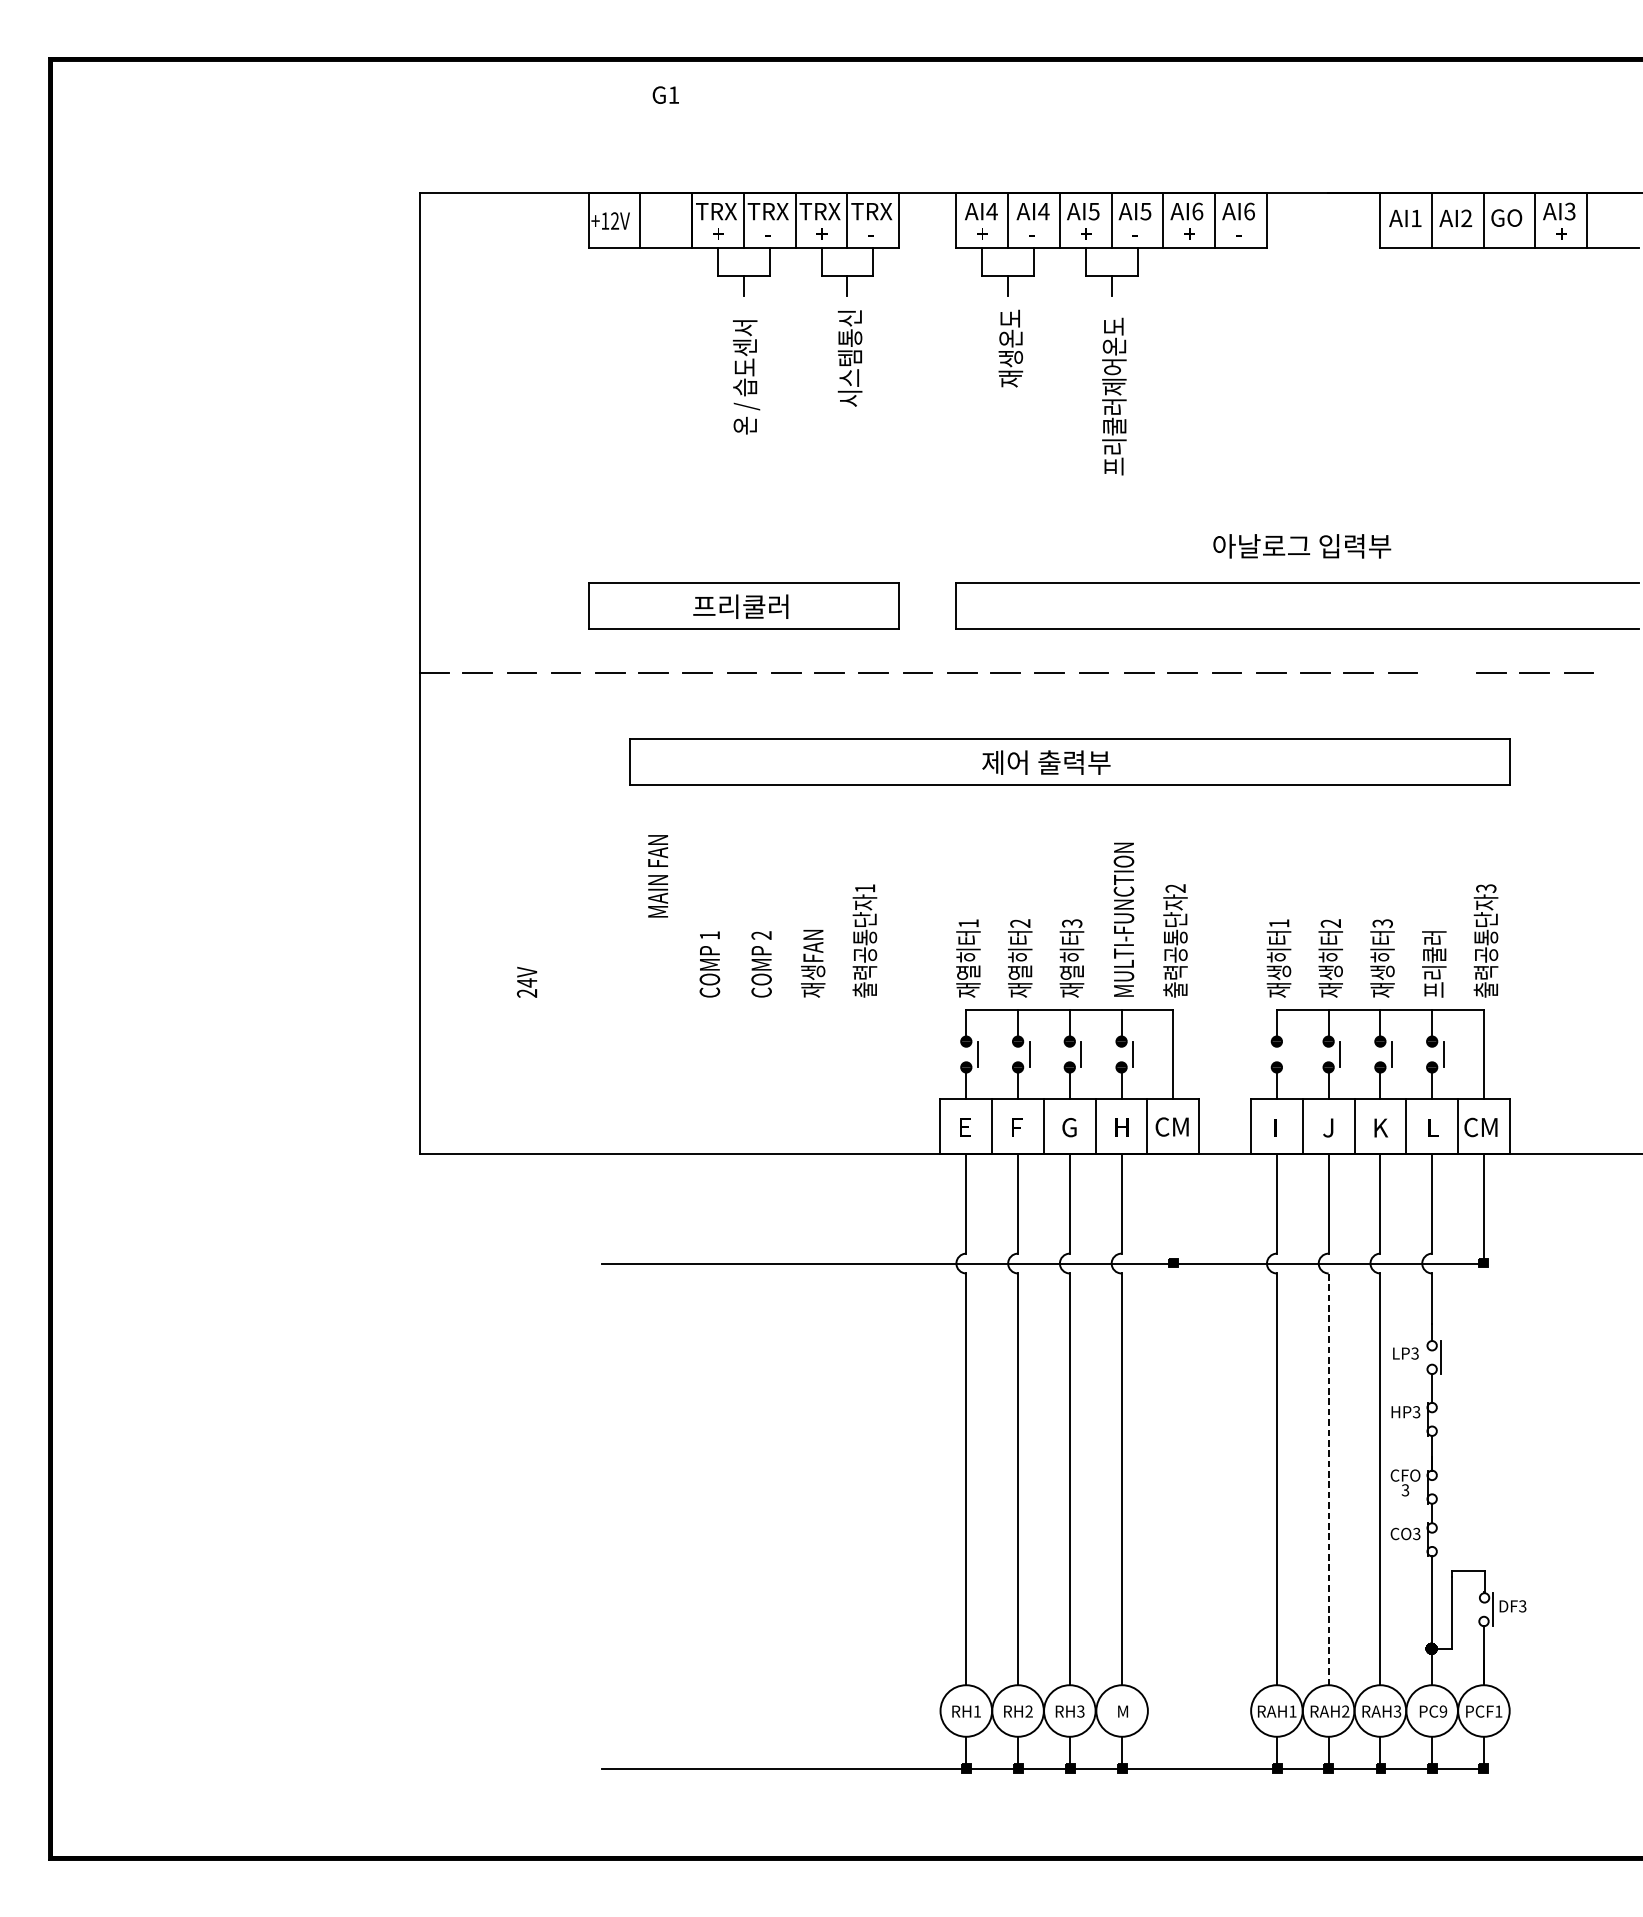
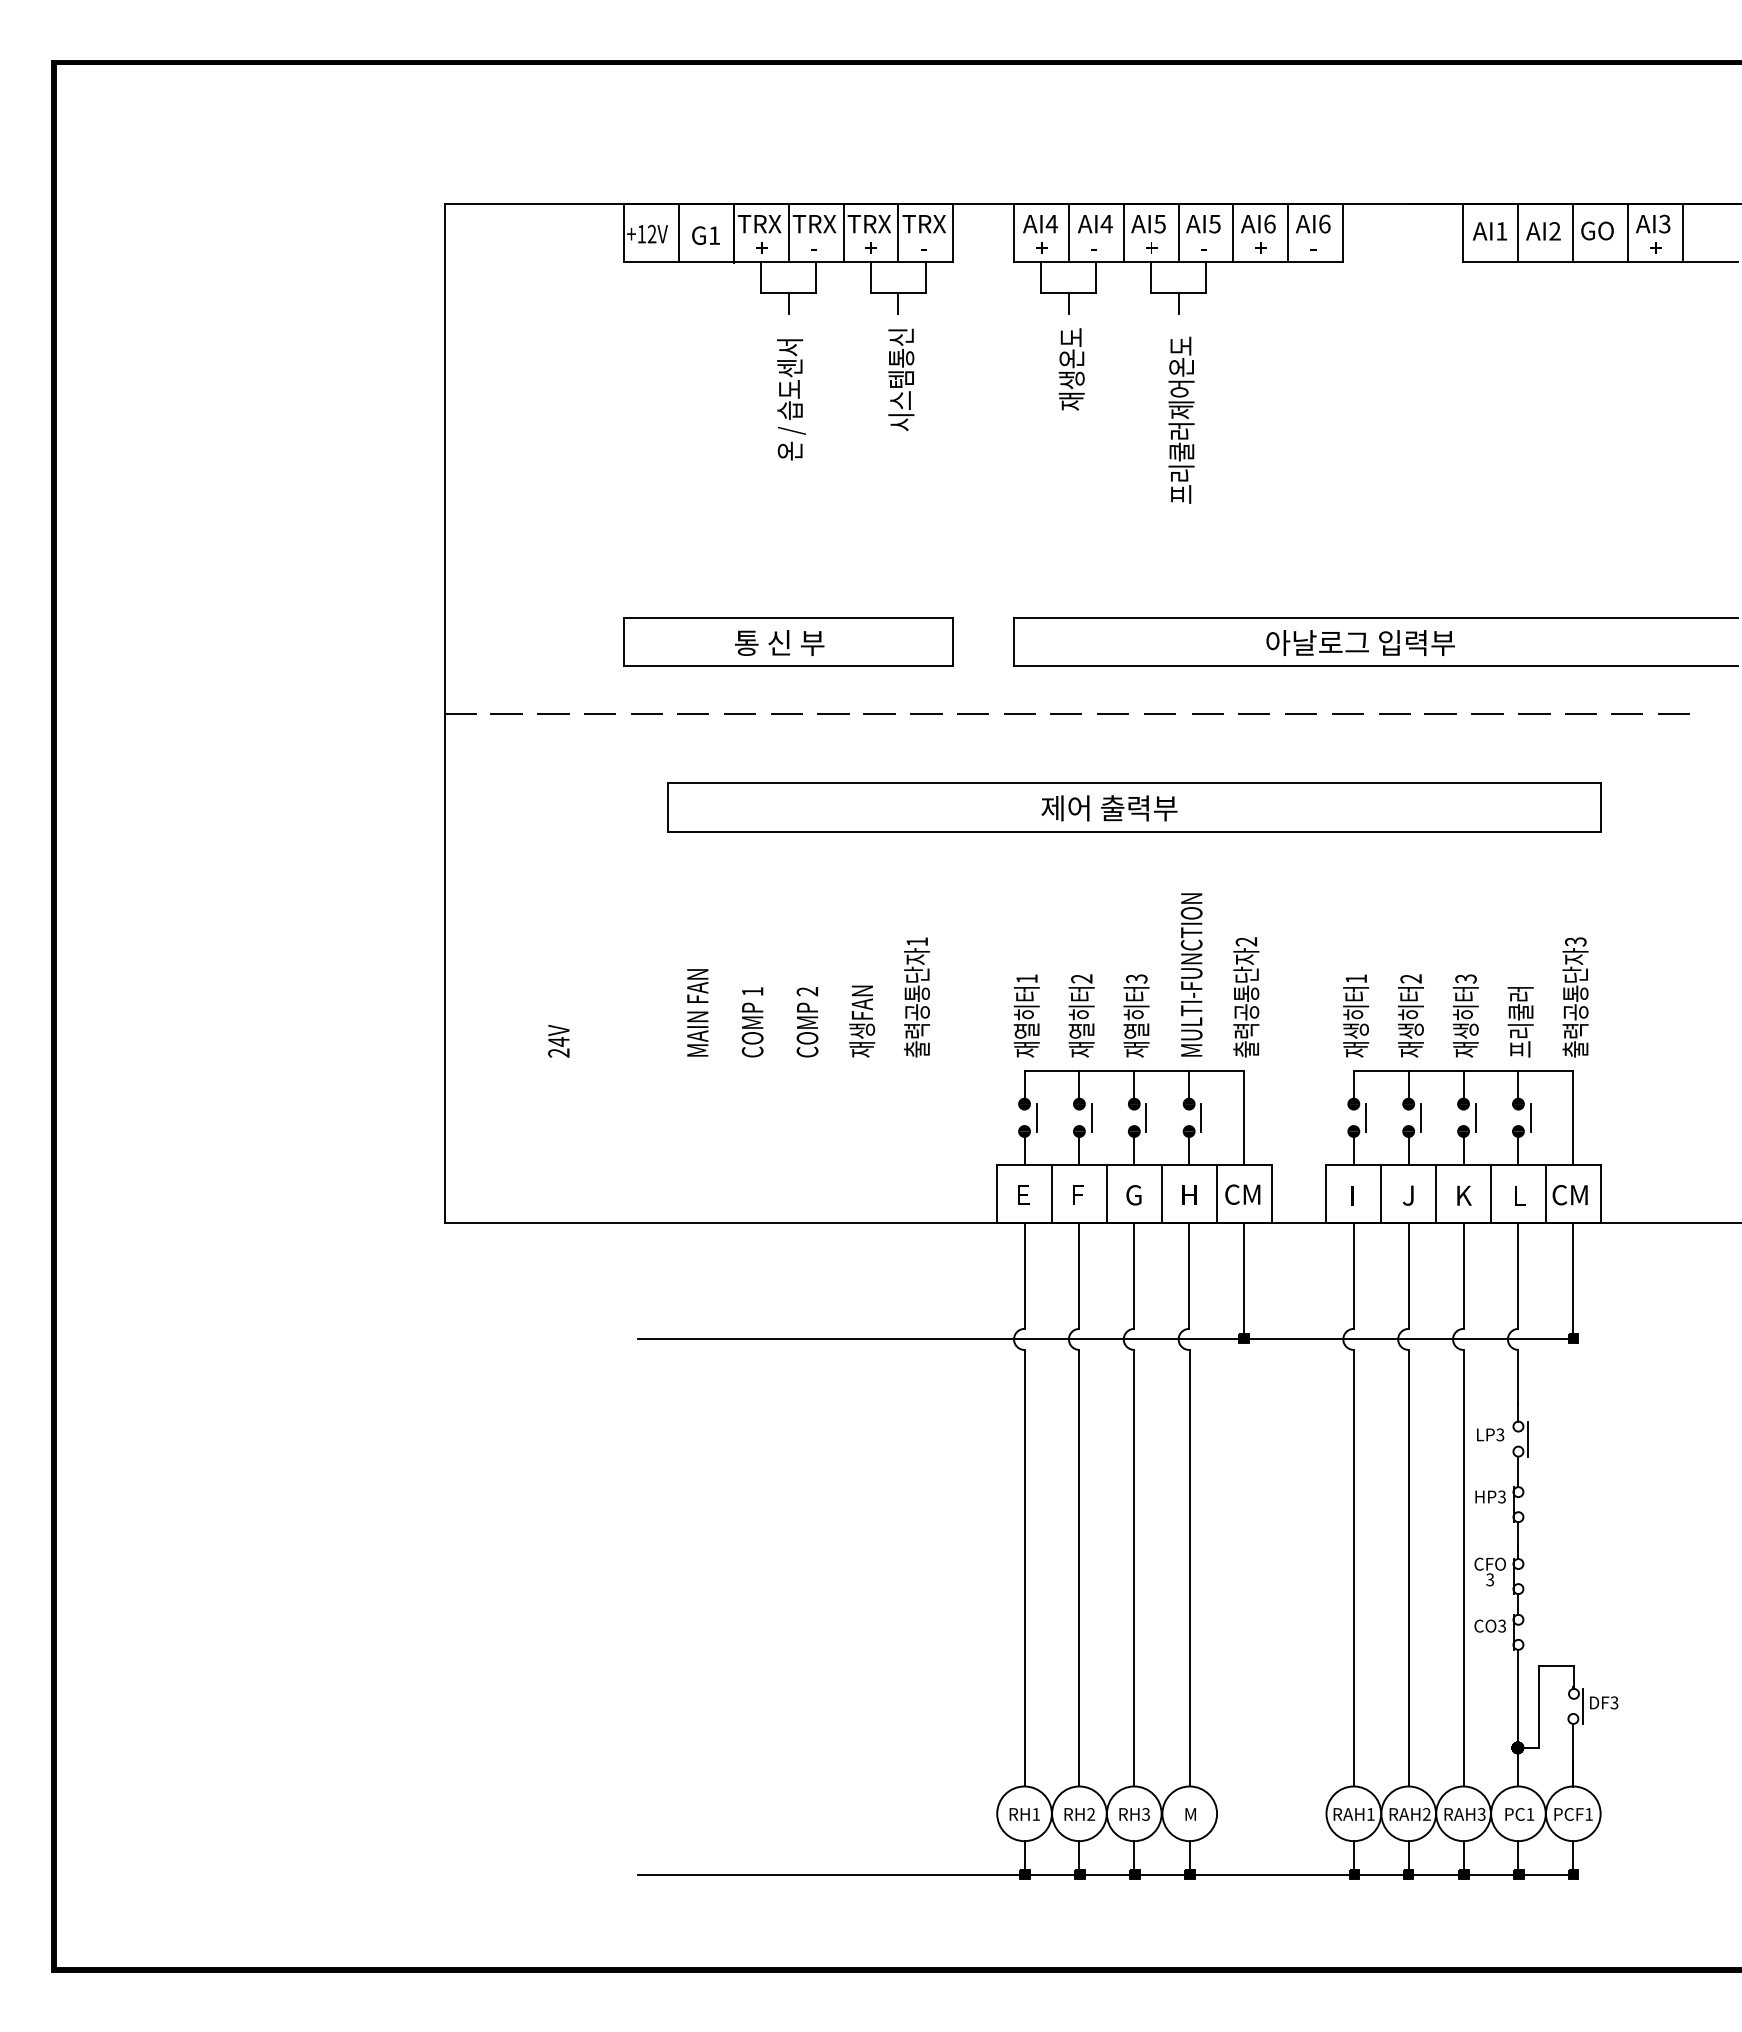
text: (665, 95) -> (705, 235), moved
text: (1302, 545) -> (1360, 642), moved
text: (740, 607) -> (785, 643), 프리쿨러 -> 통 신 부
line: (1447, 673) -> (1534, 713), added
text: (657, 875) -> (697, 1012), moved
line: (1287, 1054) -> (1365, 1117), added
line: (1173, 1208) -> (1244, 1281), added
line: (1328, 1478) -> (1408, 1567), dashed -> solid
text: (1443, 1711) -> (1530, 1814), PC9 -> PC1

